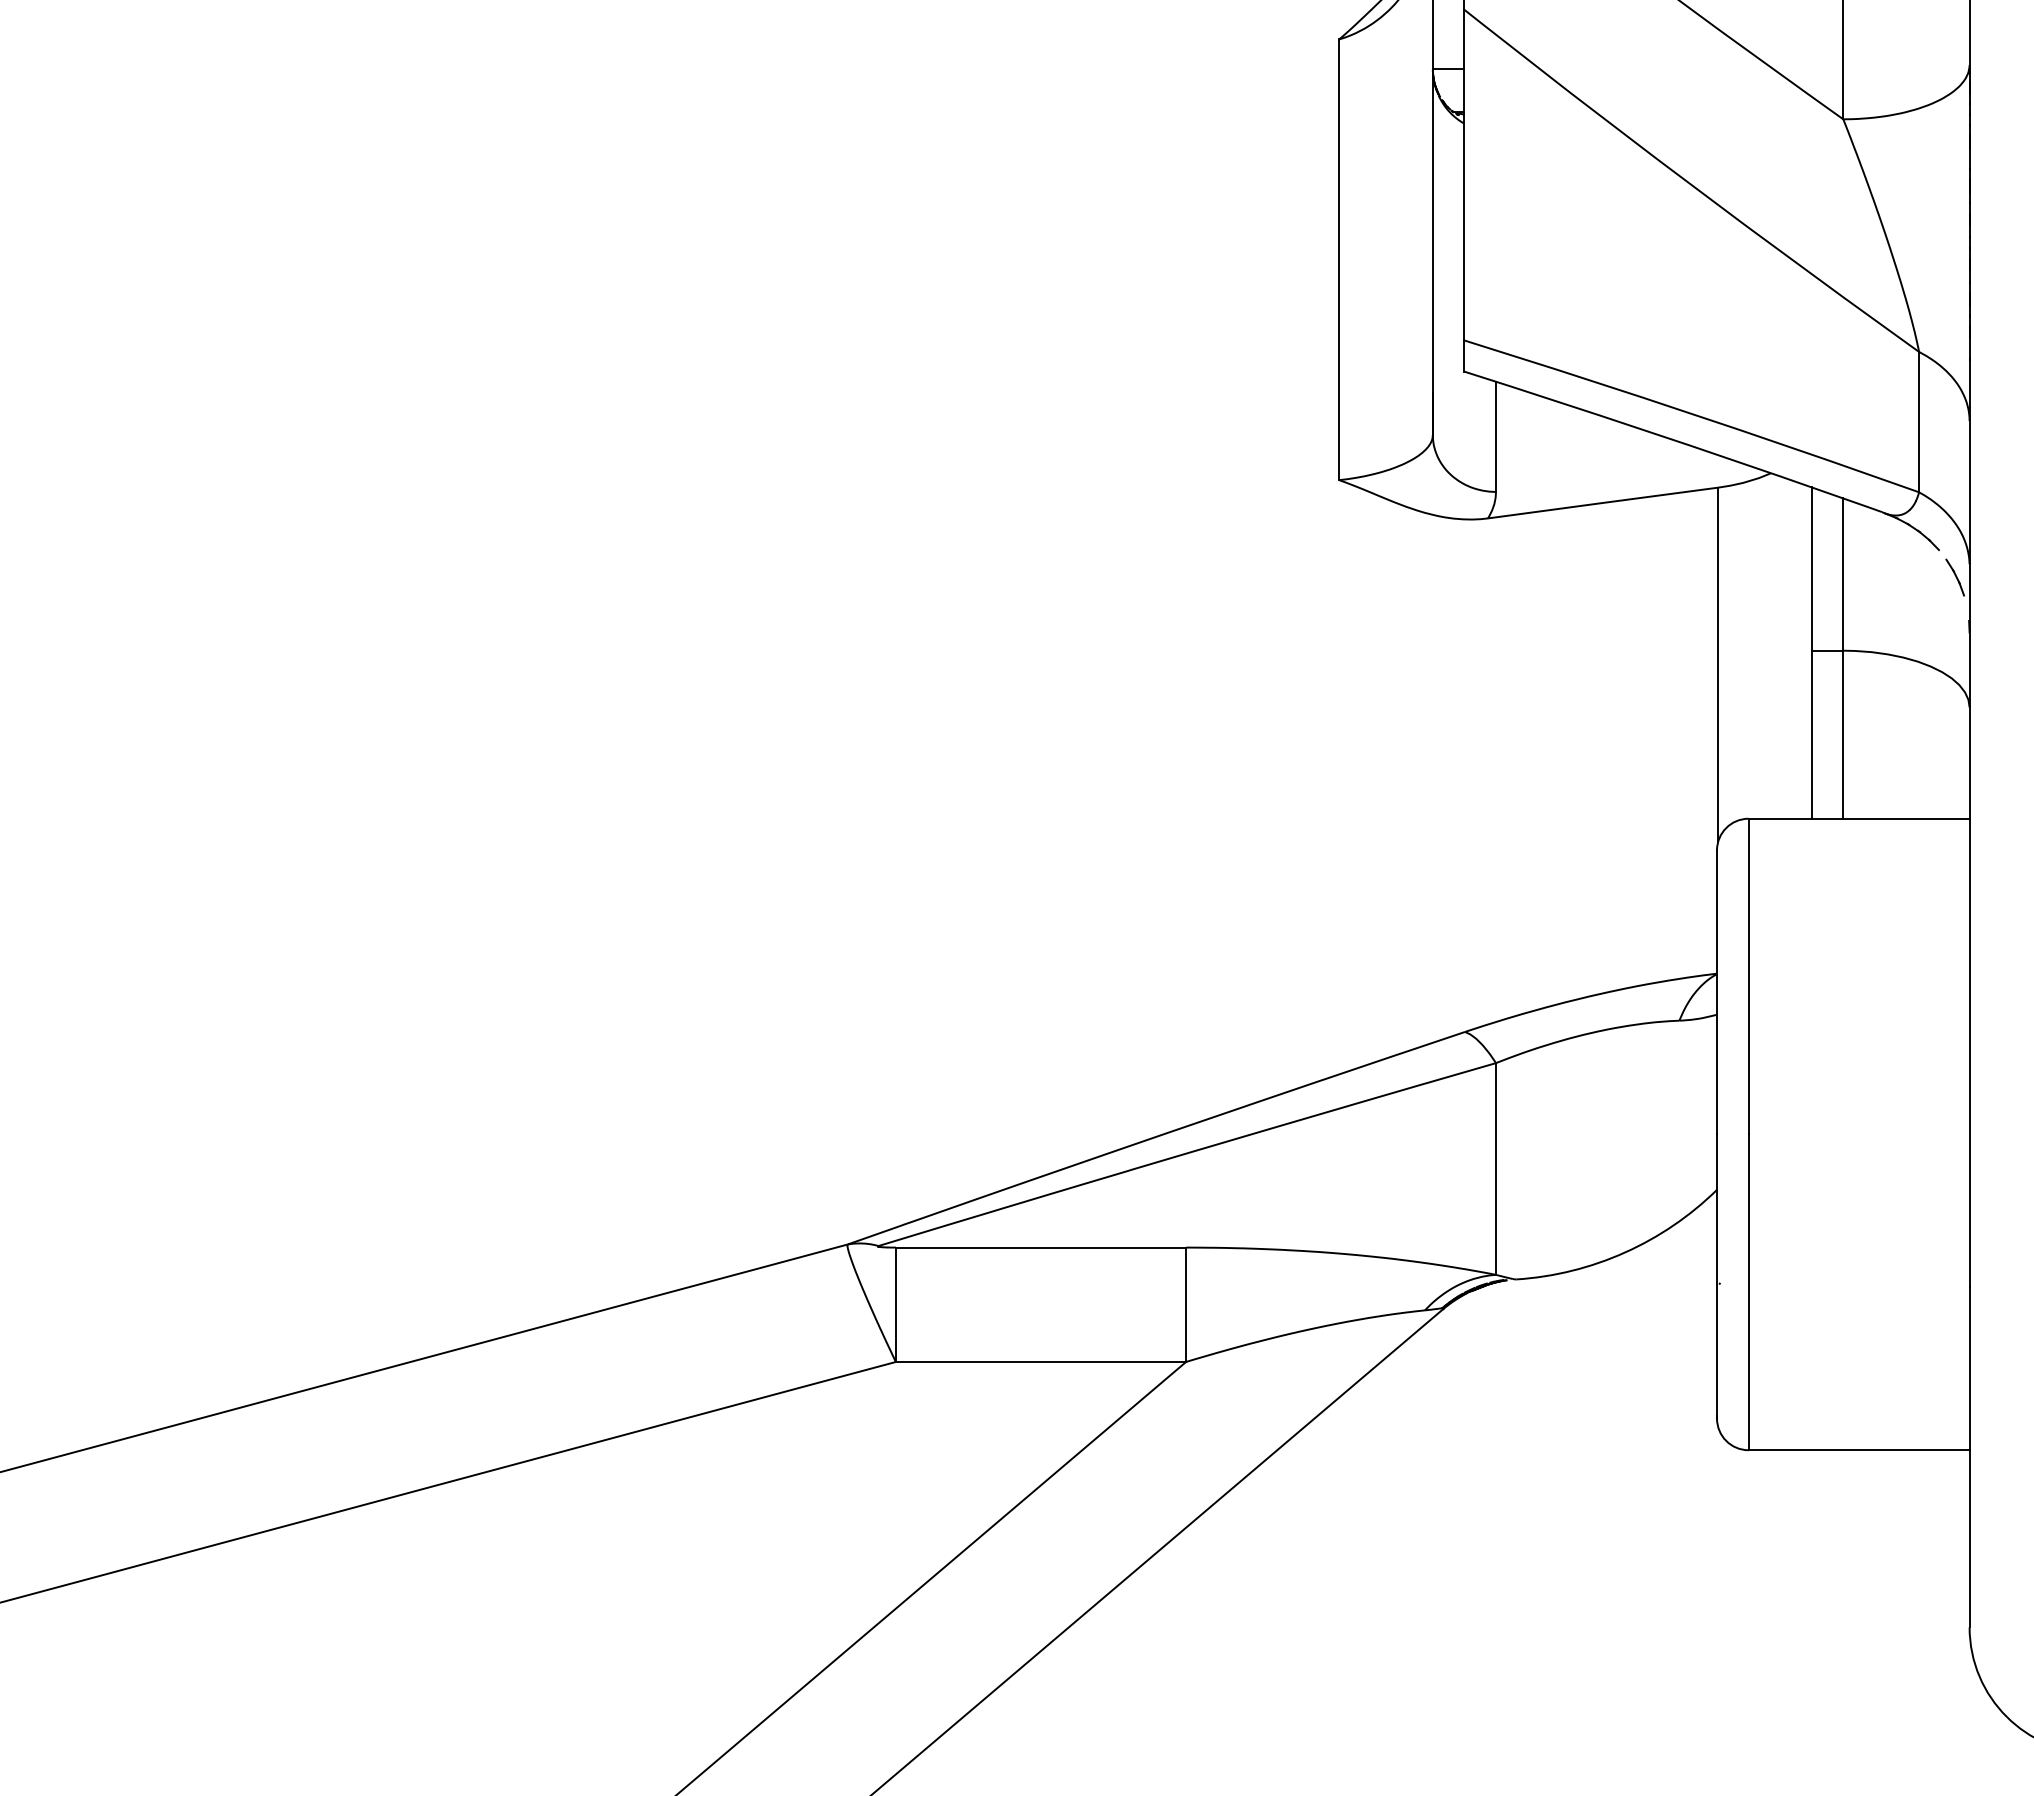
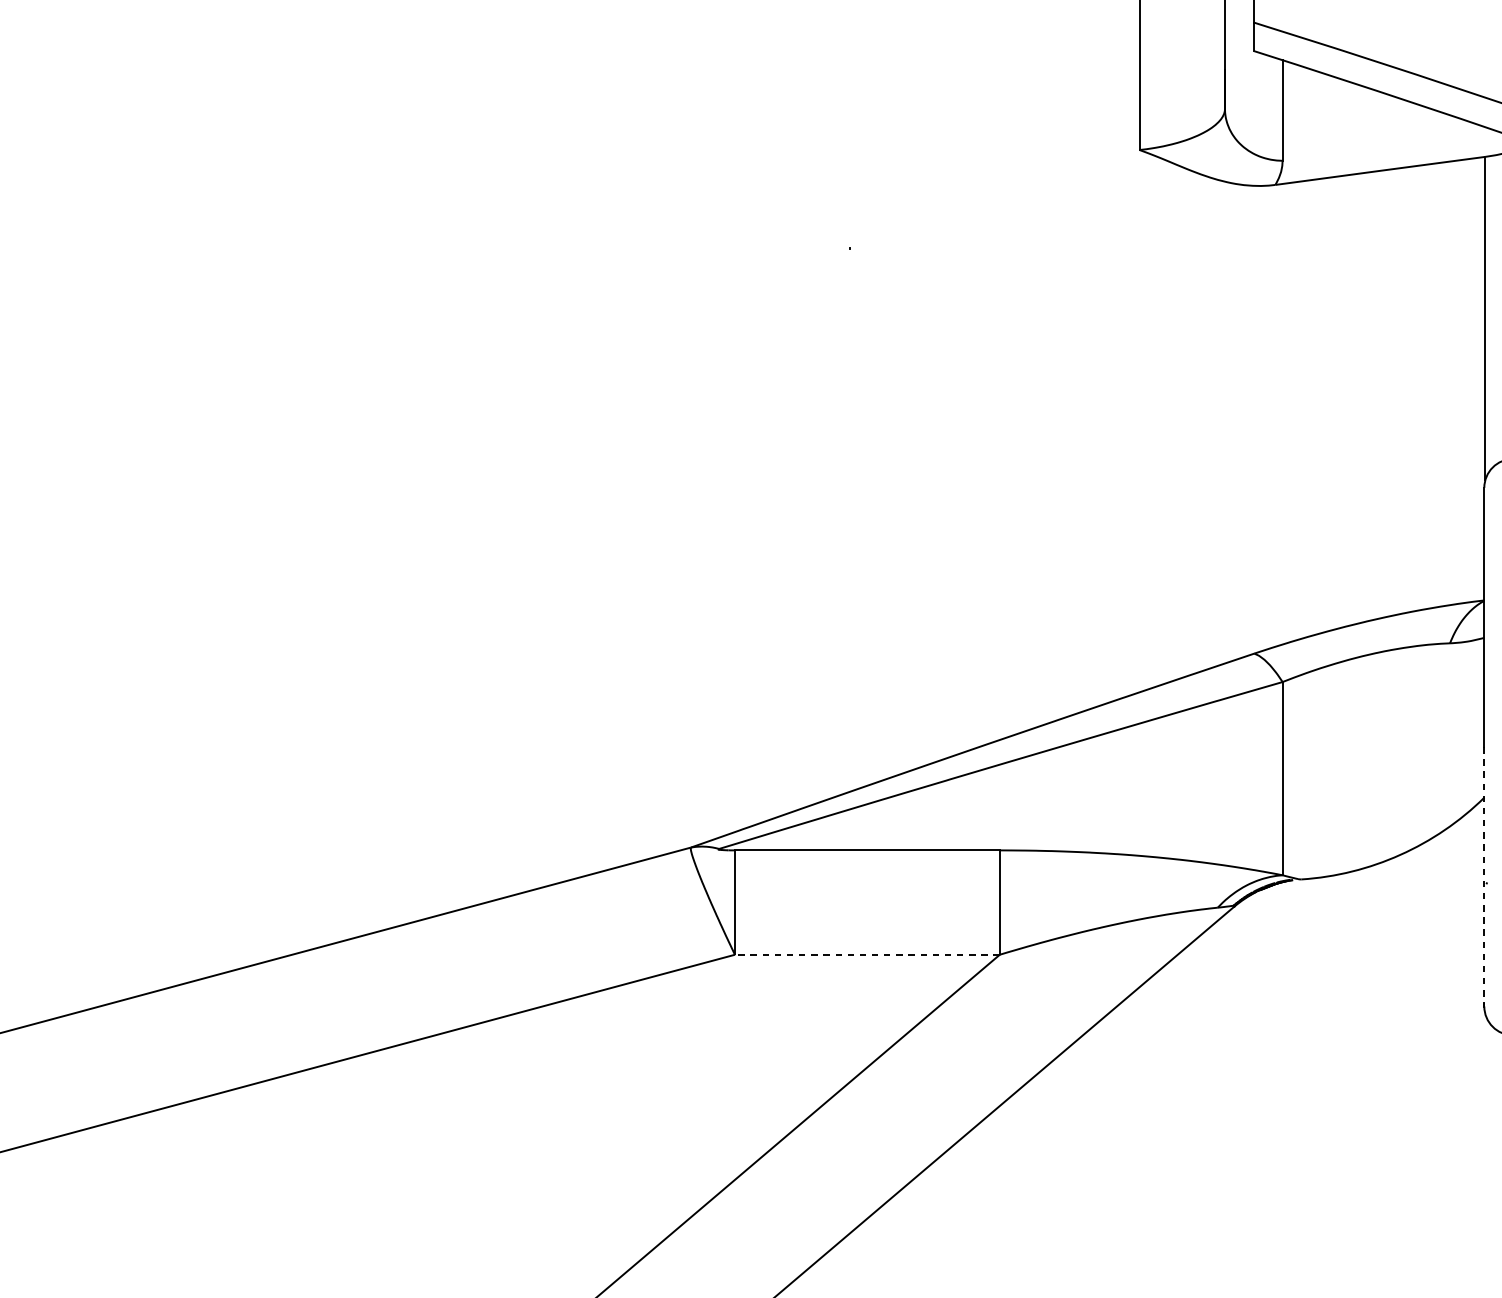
line: (1717, 1277) -> (1484, 877), solid -> dashed
line: (1040, 1361) -> (866, 954), solid -> dashed

